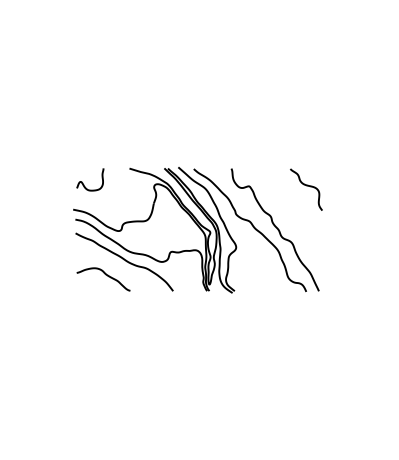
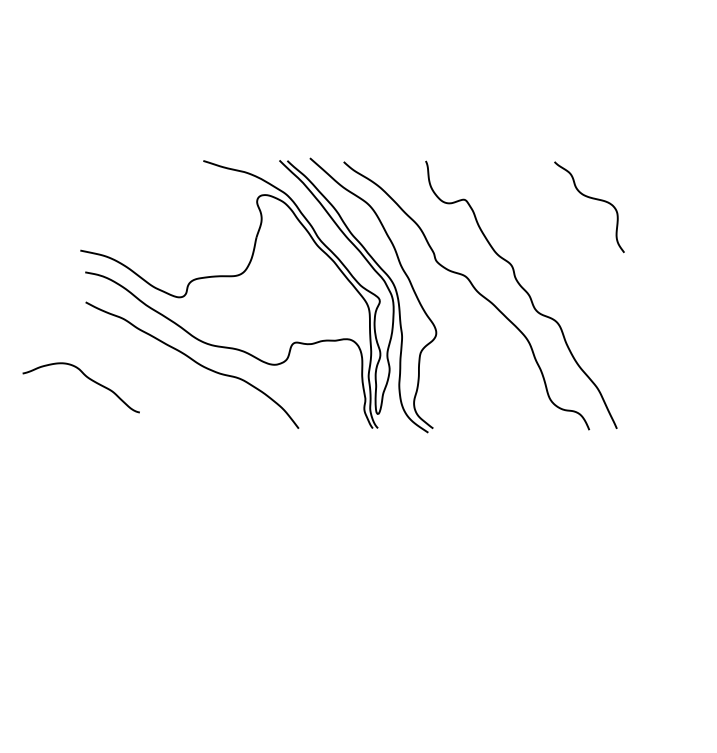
curve: (84, 184) -> (105, 195), removed
curve: (105, 275) -> (85, 379), moved

